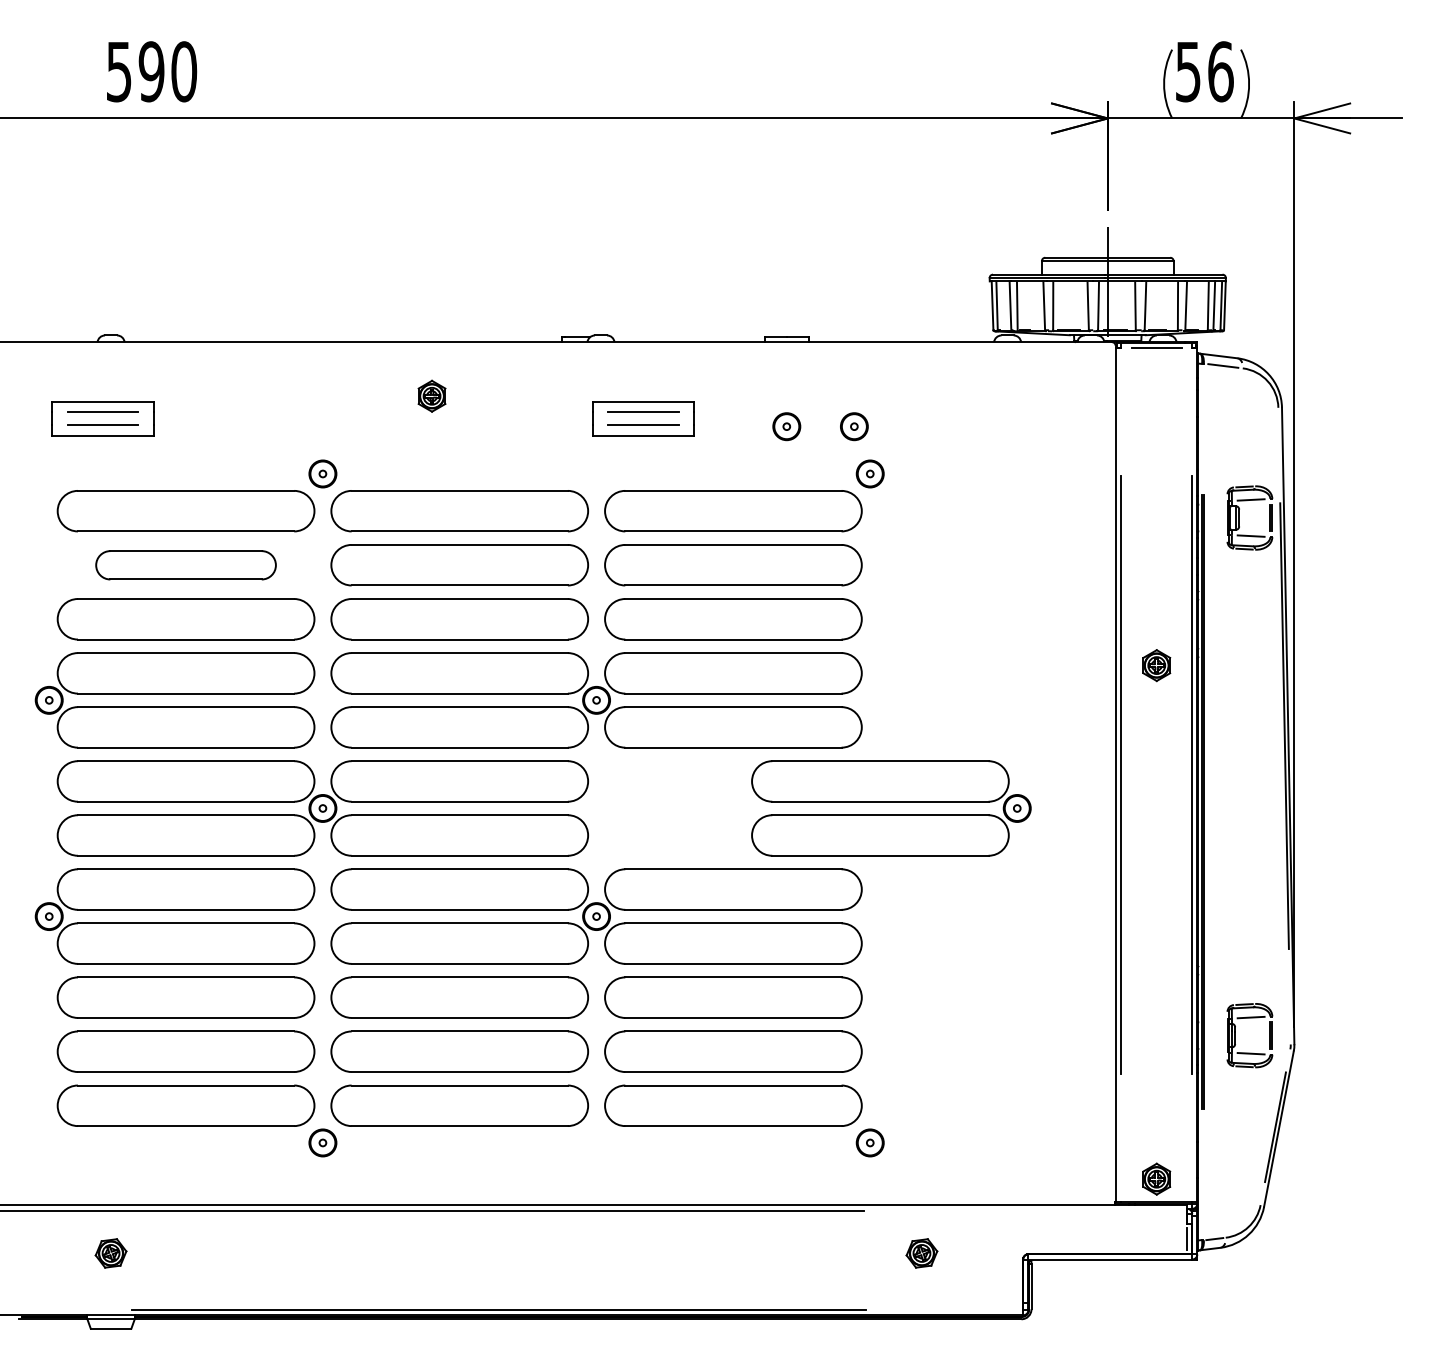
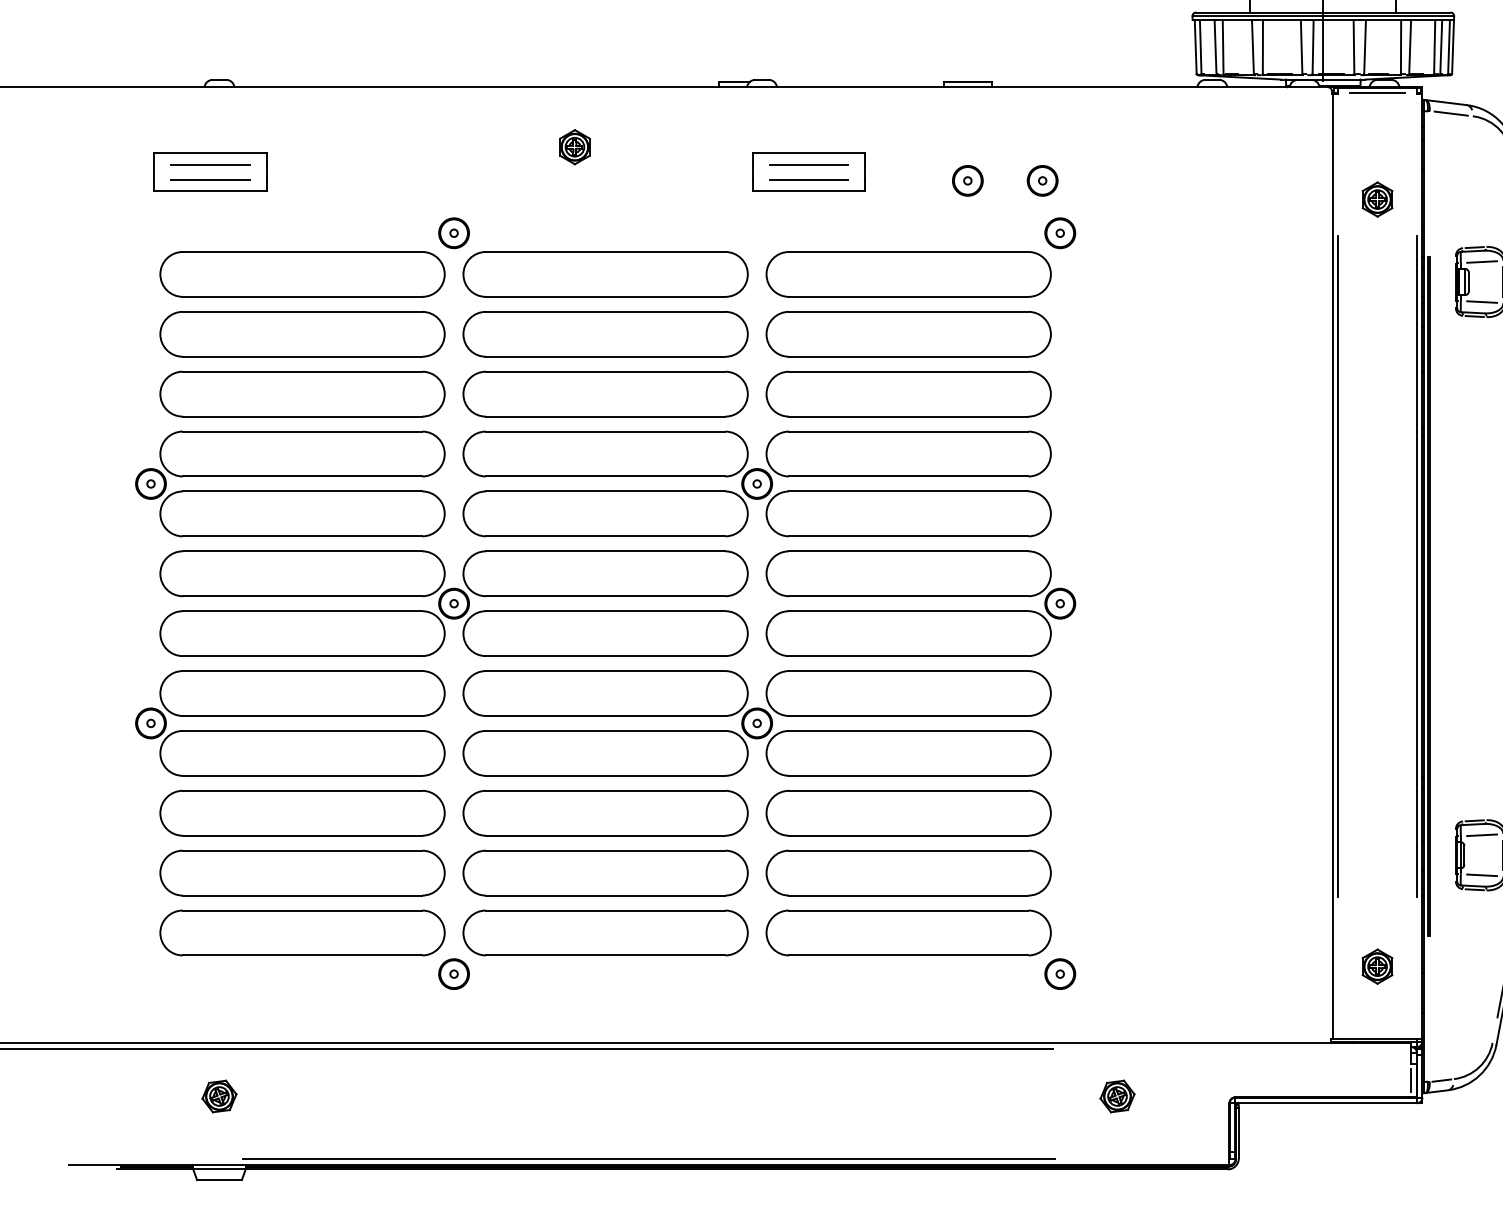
part: (185, 565) -> (301, 334), size x1.43
part: (1156, 665) -> (1377, 199), moved
part: (891, 808) -> (920, 603), moved
part: (1156, 1178) -> (1377, 965), moved

